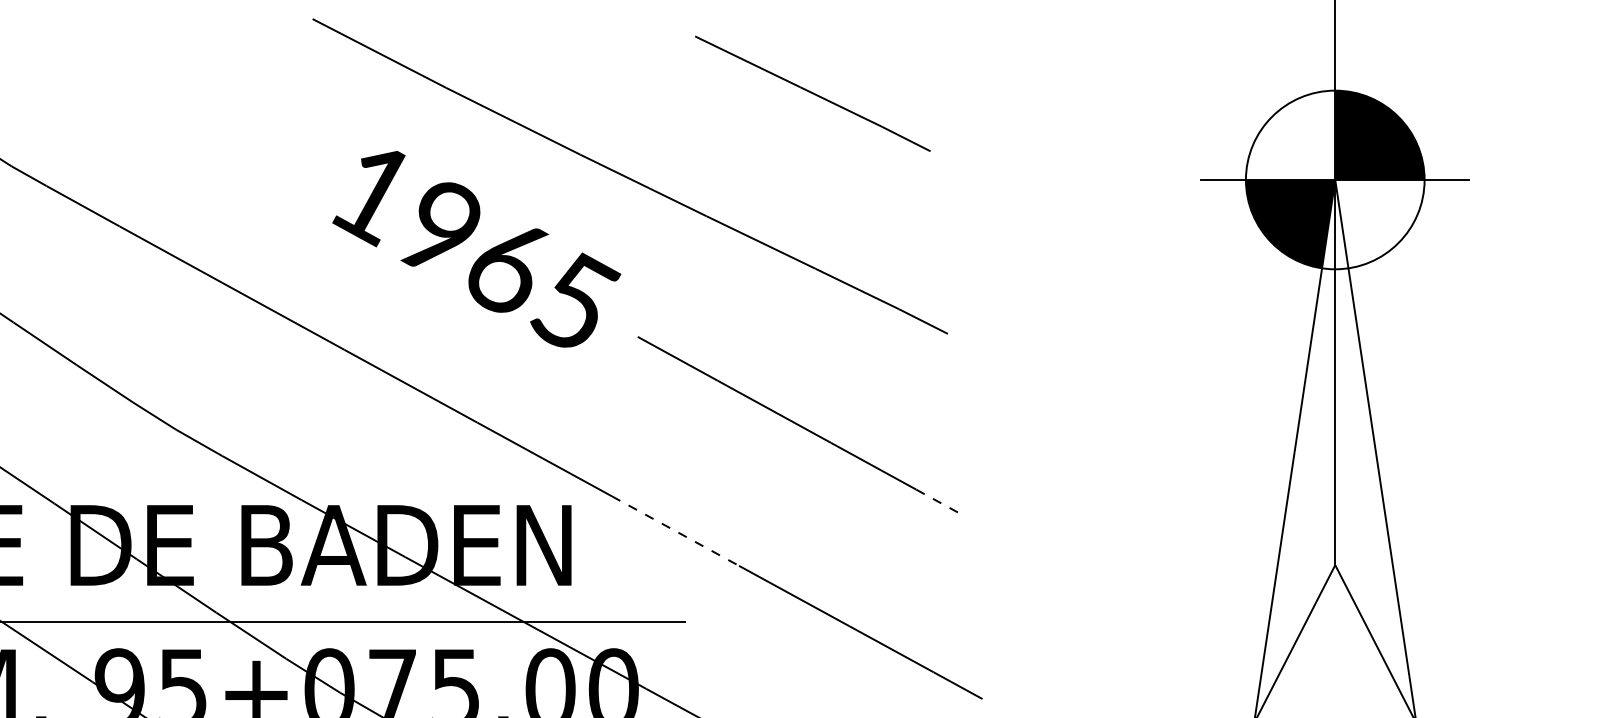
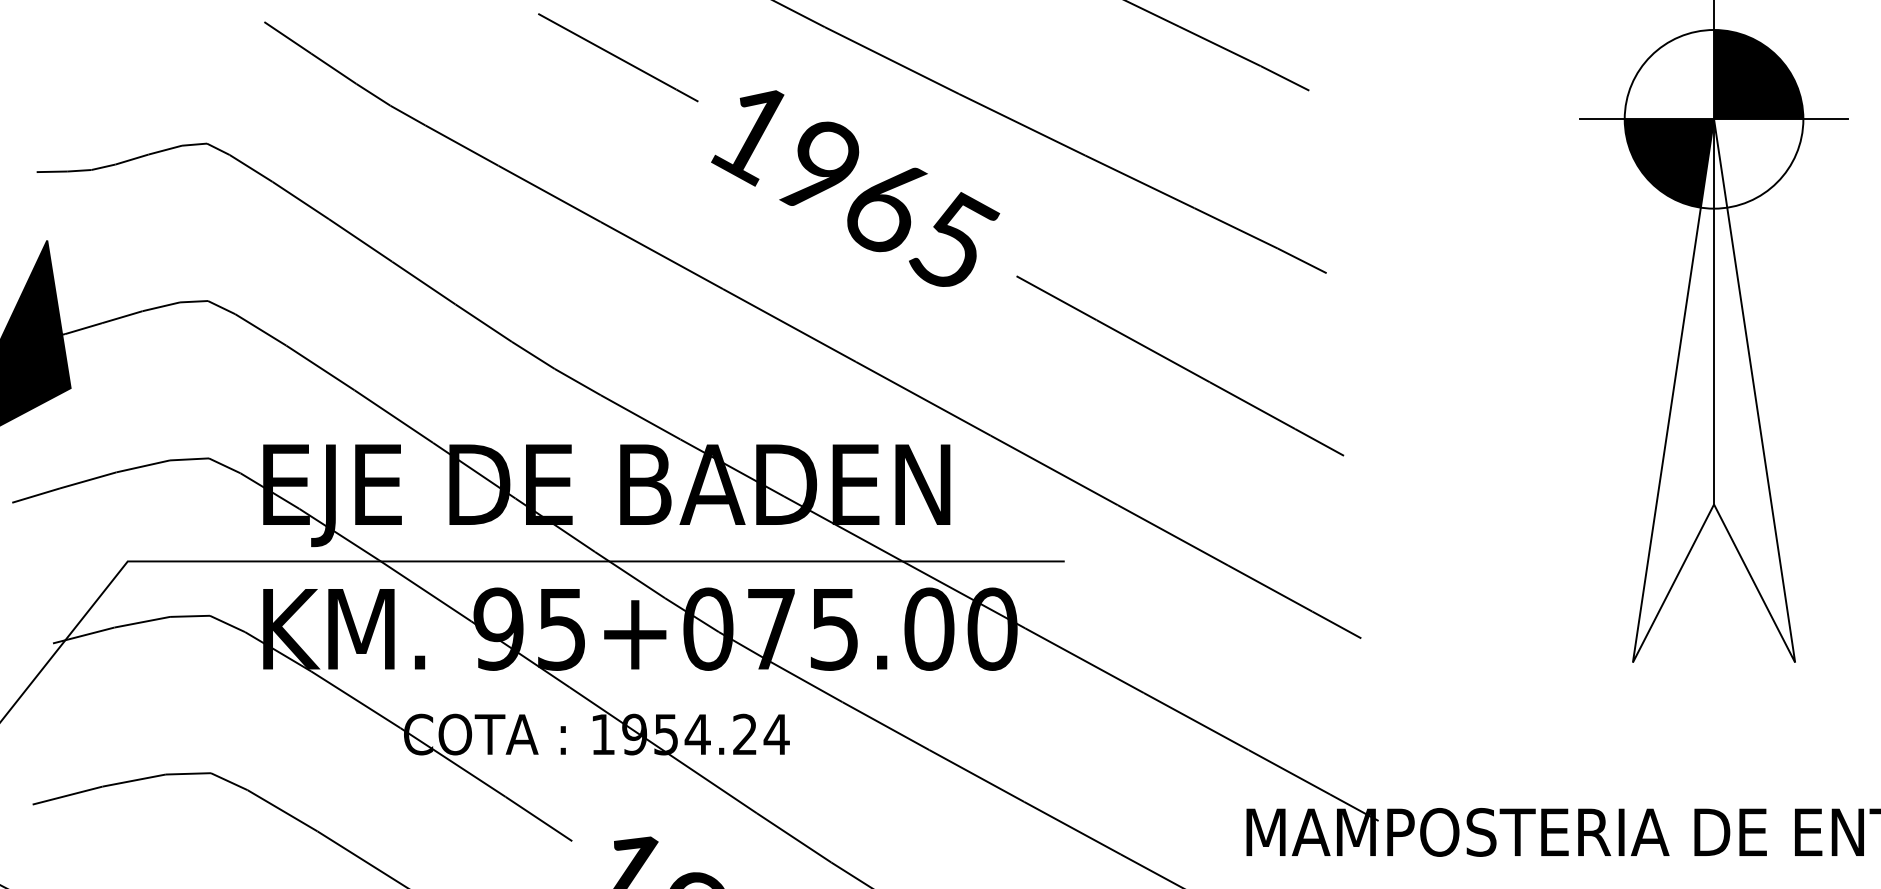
line: (239, 118) -> (618, 57), added
line: (940, 503) -> (1319, 442), dashed -> solid
line: (675, 531) -> (1054, 470), dashed -> solid

